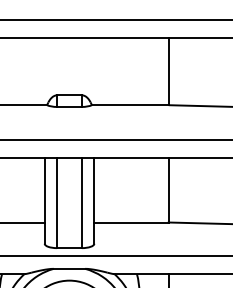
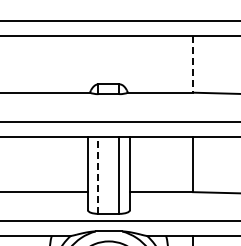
line: (169, 71) -> (193, 64), solid -> dashed
line: (57, 202) -> (98, 175), solid -> dashed

